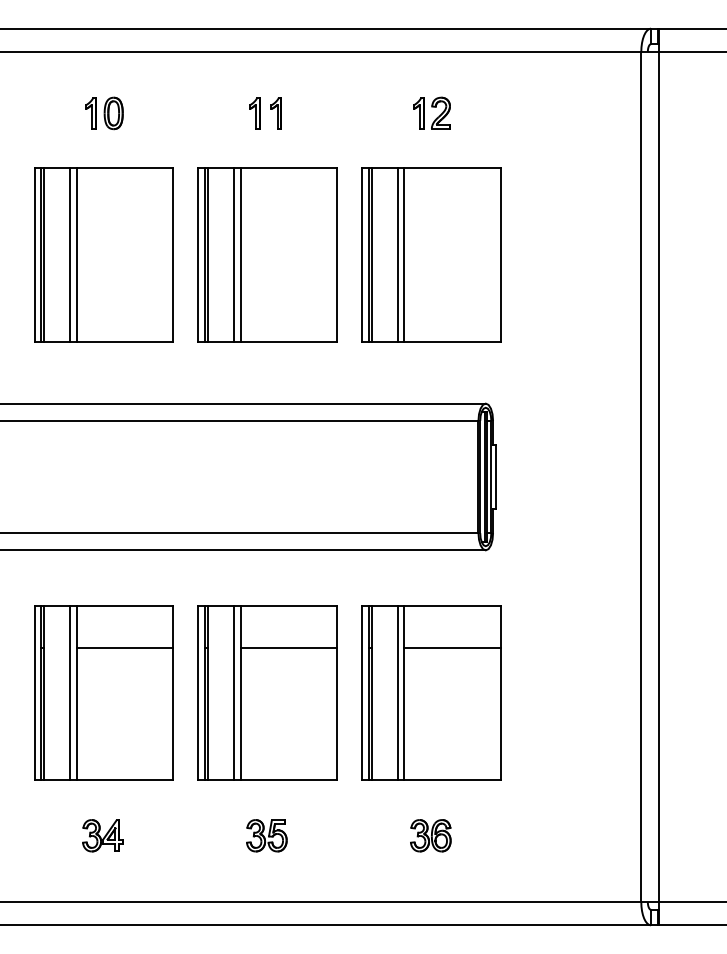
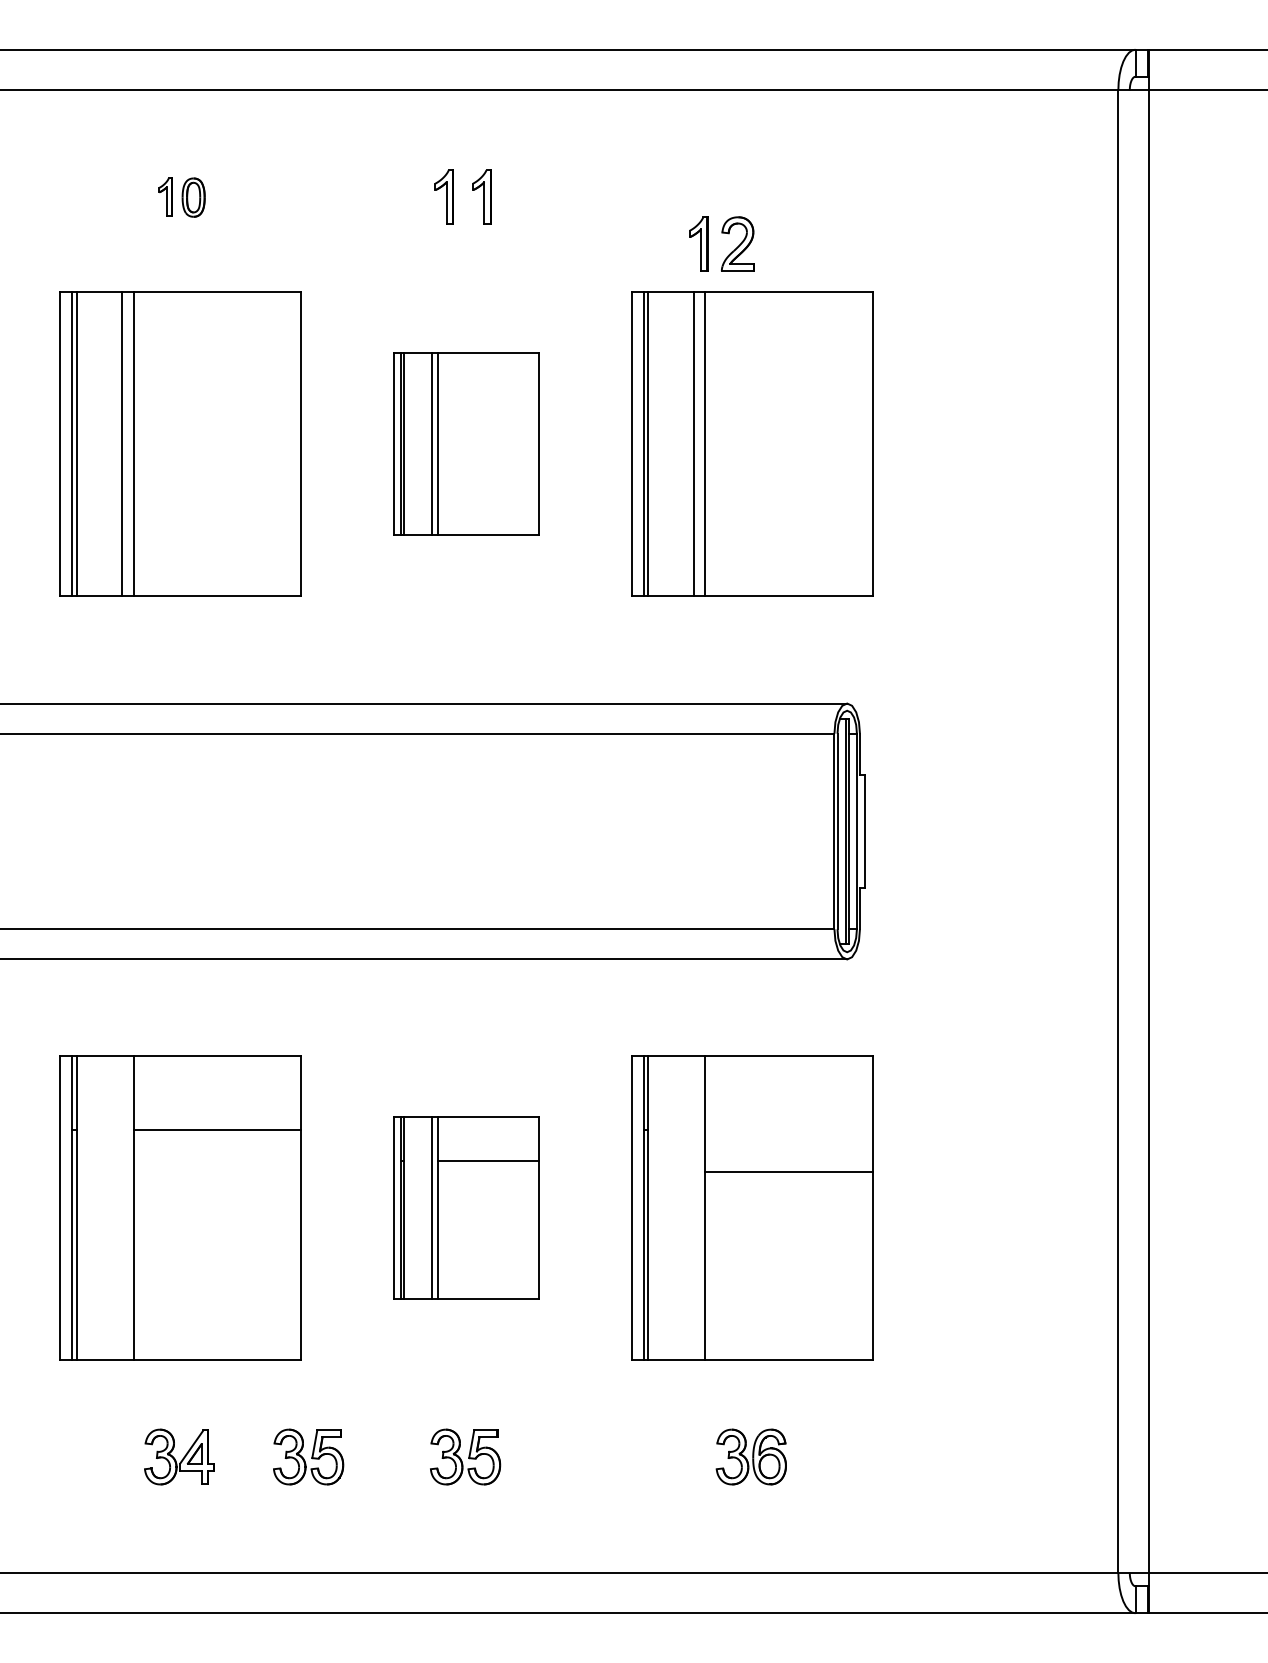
part: (431, 112) -> (721, 243), moved
part: (104, 113) -> (182, 197), size x0.7
part: (267, 254) -> (466, 443), size x0.6
line: (452, 648) -> (789, 1172), moved
line: (70, 692) -> (123, 1207), removed
part: (267, 692) -> (466, 1207), size x0.6
line: (397, 692) -> (693, 1207), removed
part: (176, 835) -> (307, 1456), added

